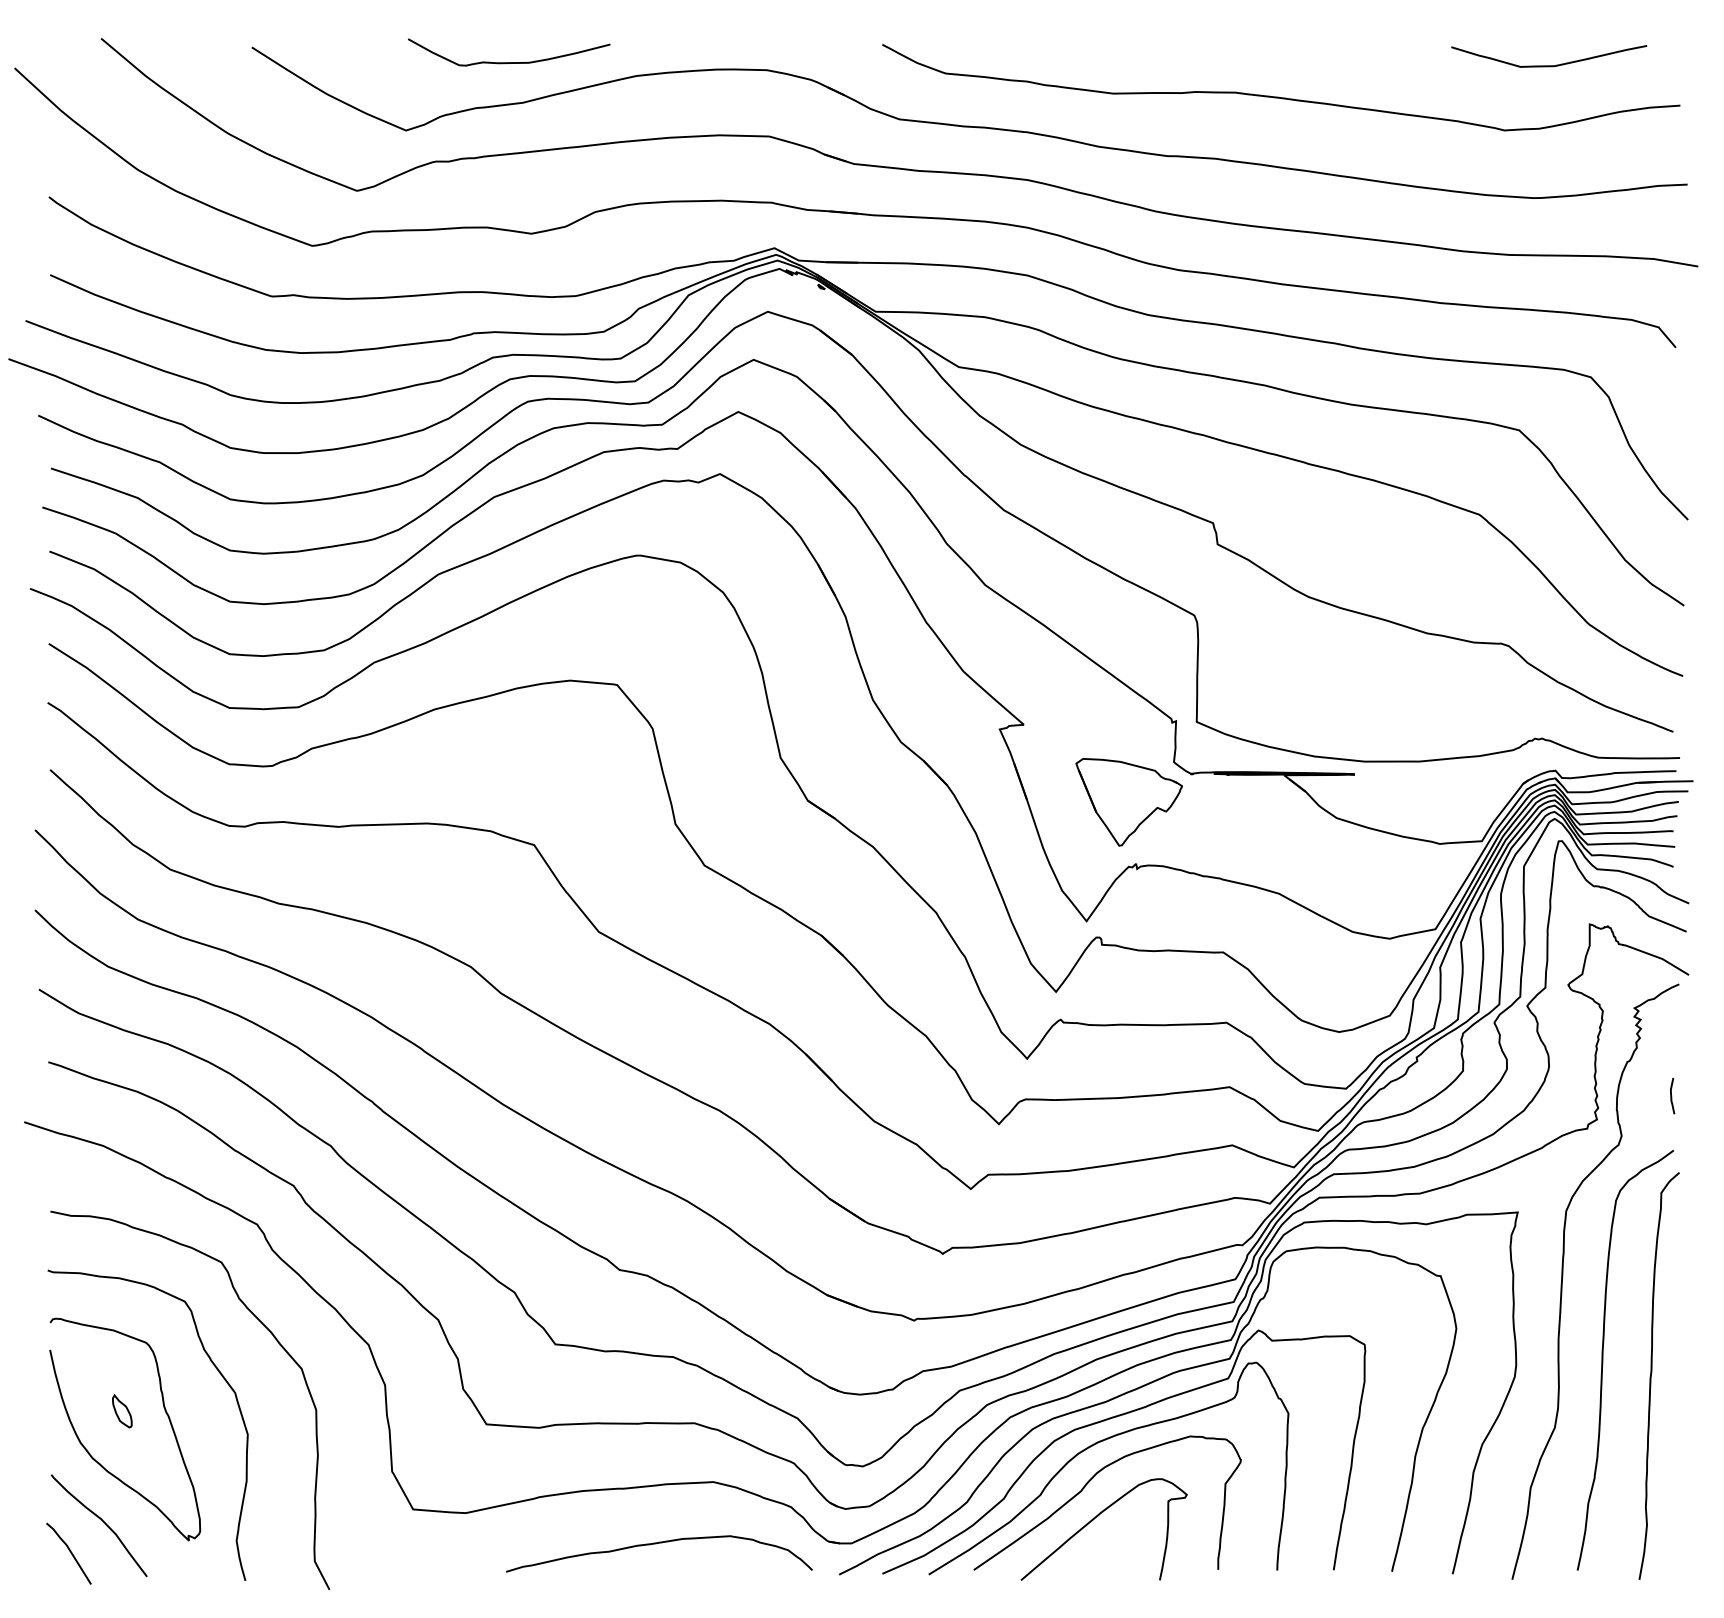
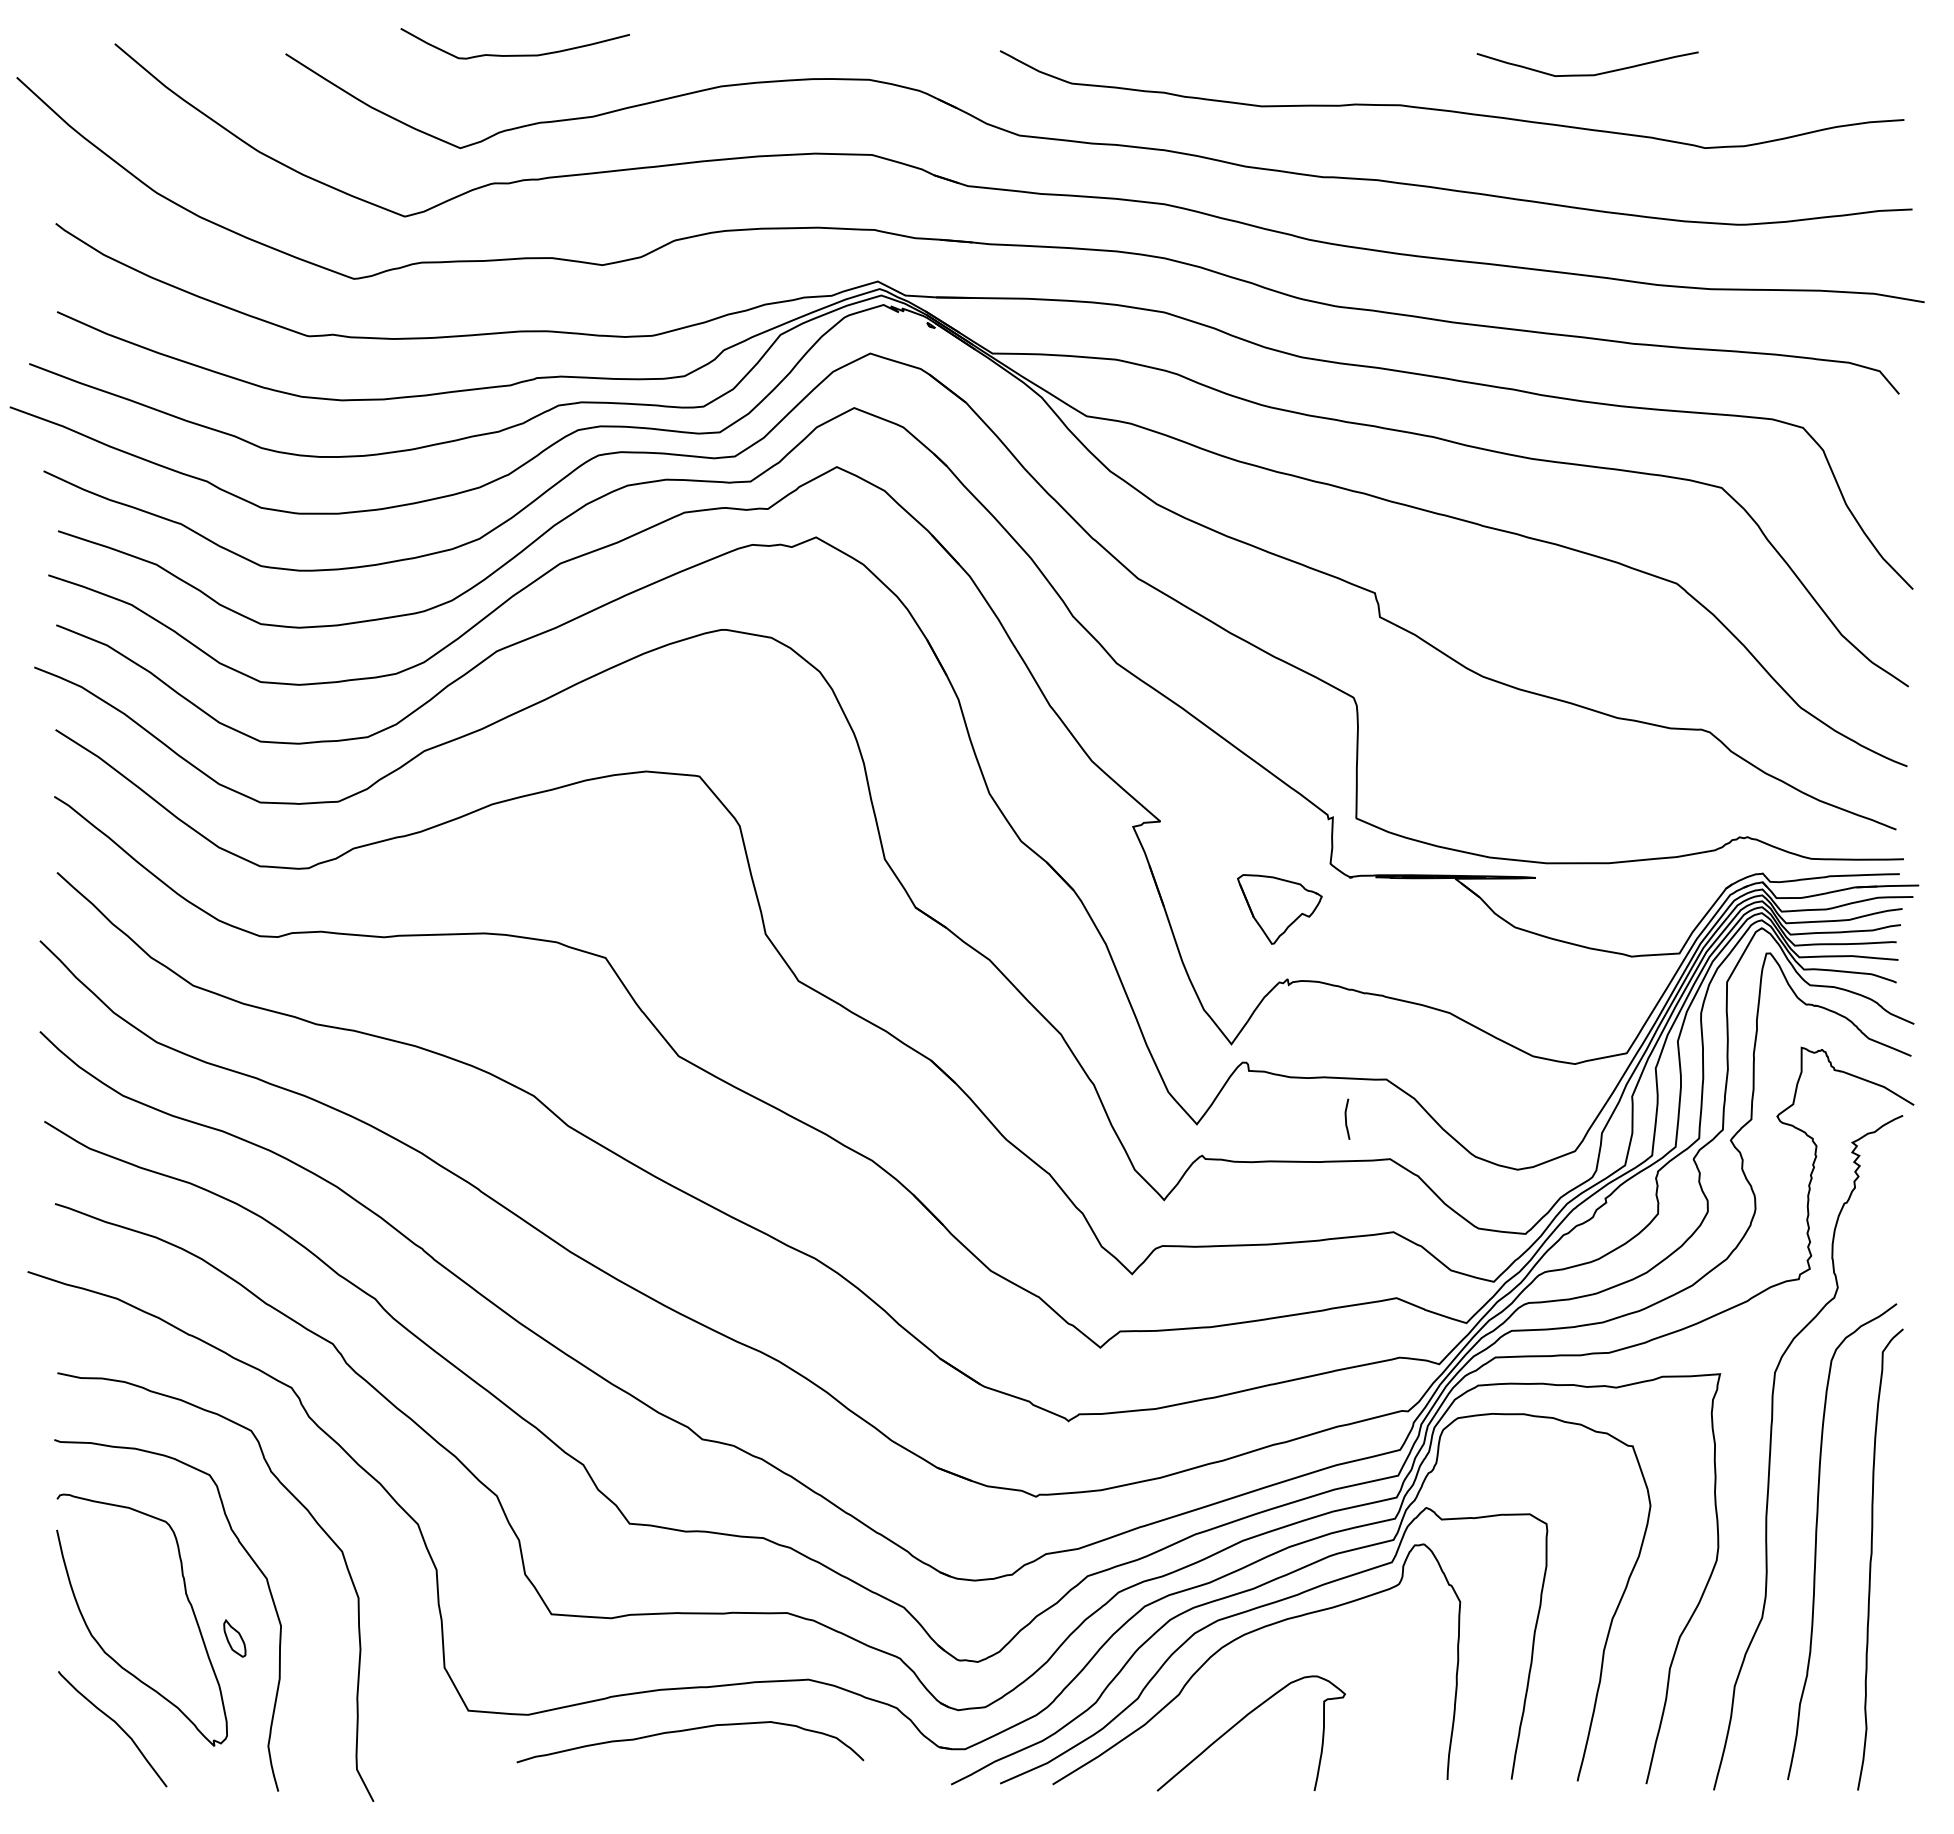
curve: (508, 61) -> (514, 54), moved
curve: (1549, 65) -> (1587, 74), moved
part: (1128, 802) -> (1279, 909), size x0.7
curve: (1671, 1095) -> (1346, 1118), moved
part: (122, 1411) -> (234, 1638), moved
curve: (1084, 1488) -> (1229, 1686), removed
curve: (659, 1543) -> (690, 1730), moved
line: (69, 1552) -> (79, 1759), removed

